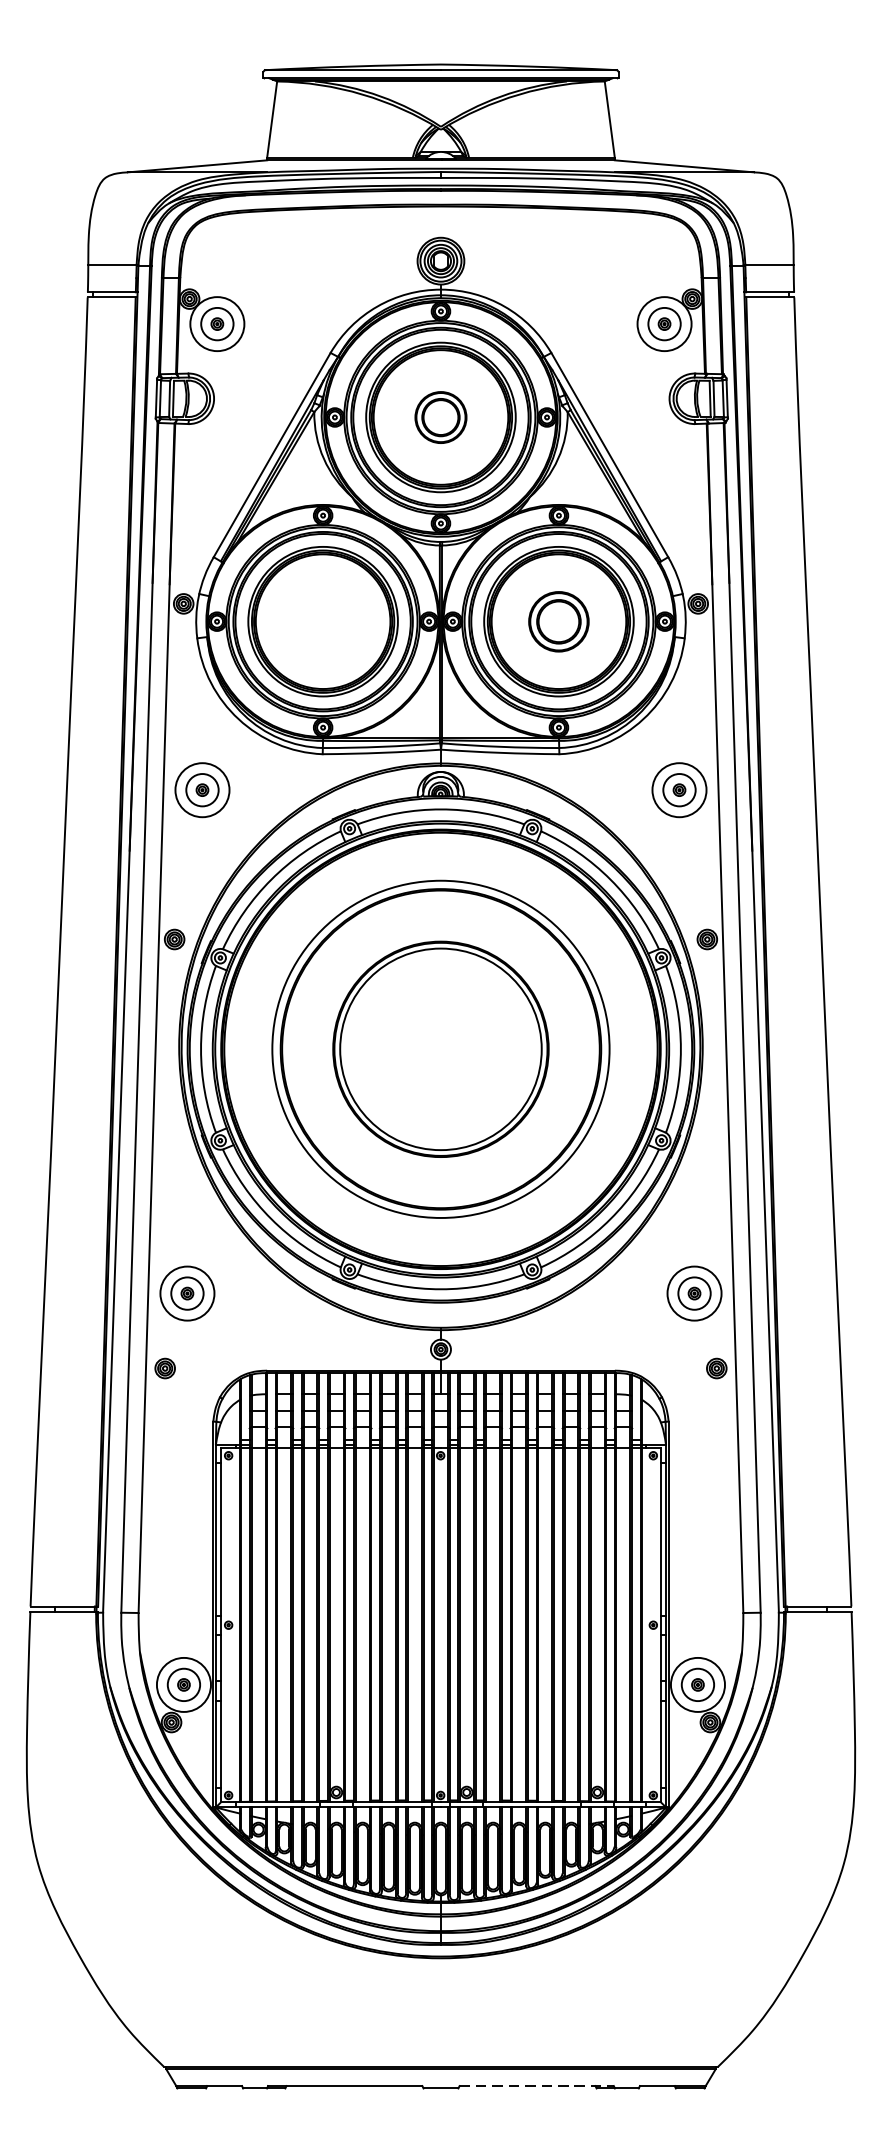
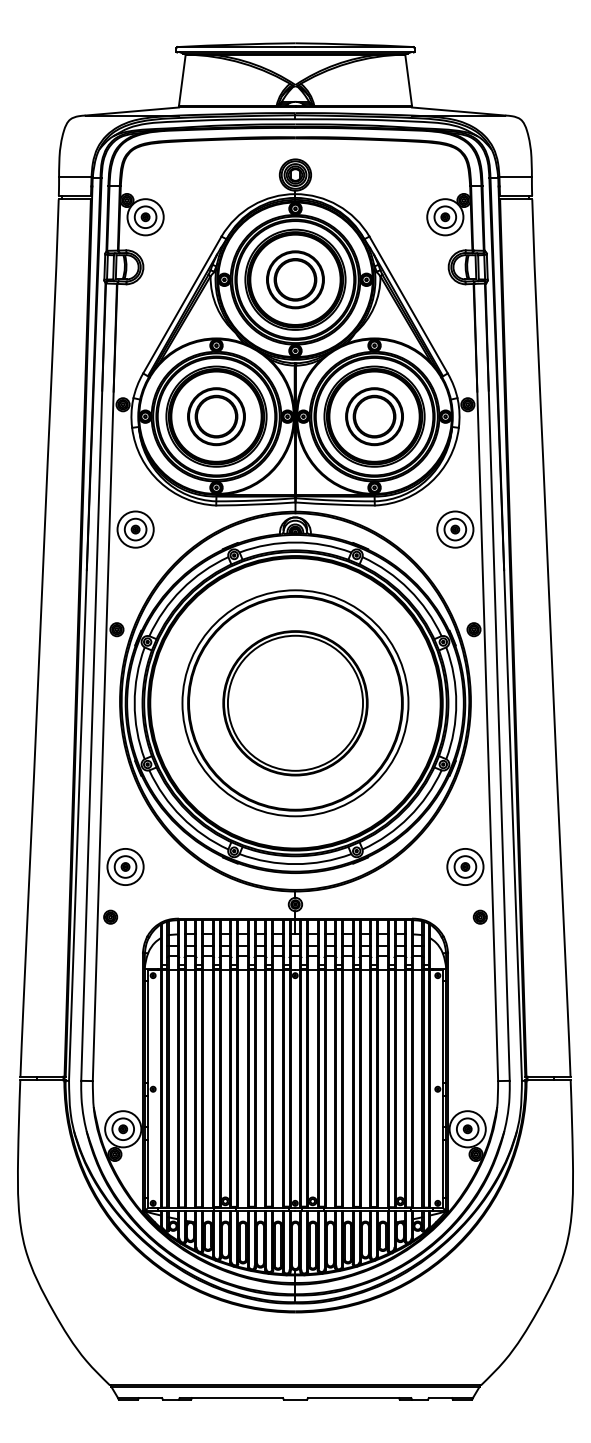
part: (441, 416) -> (295, 279), size x1.67
part: (323, 621) -> (216, 416), added
part: (558, 621) -> (374, 416), size x1.43
line: (536, 2086) -> (359, 1398), dashed -> solid

